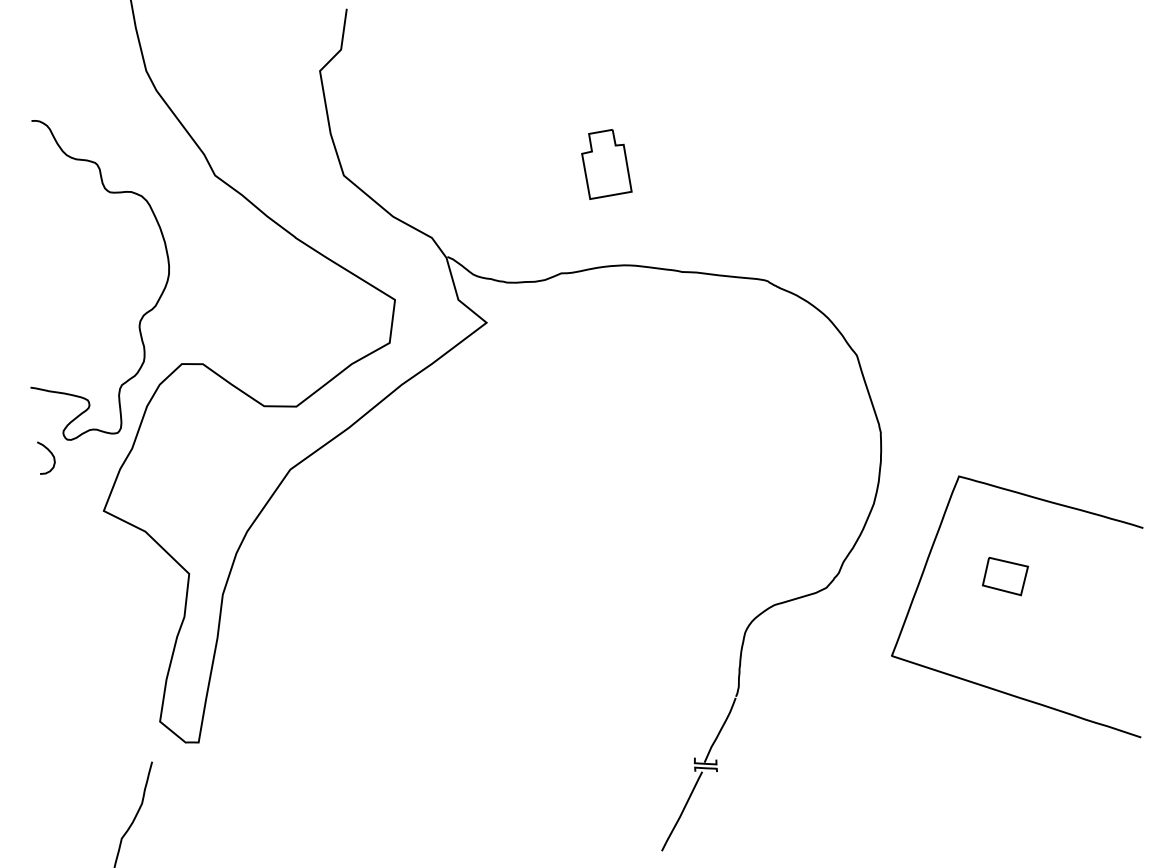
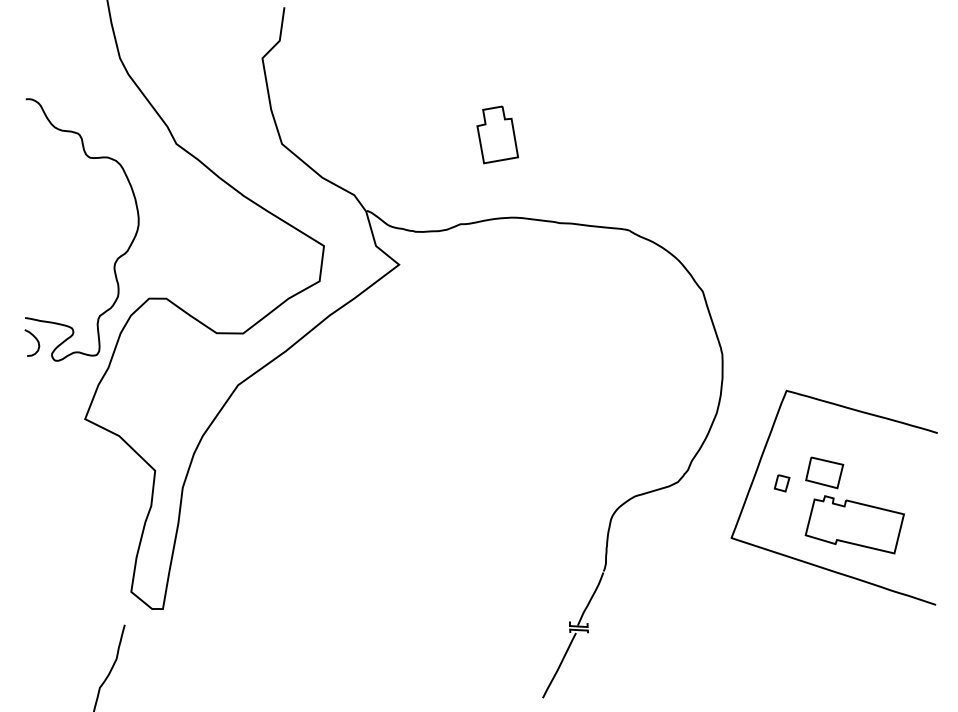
curve: (51, 455) -> (36, 340), moved
part: (953, 589) -> (782, 483), added
part: (1042, 639) -> (855, 524), added

